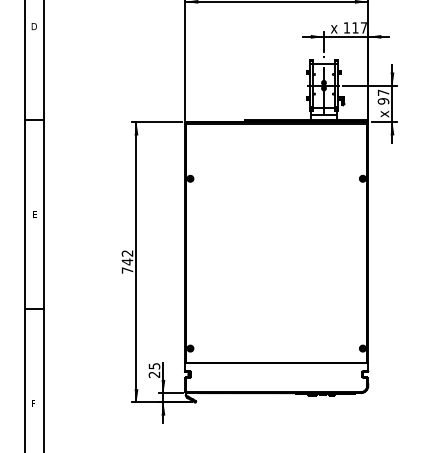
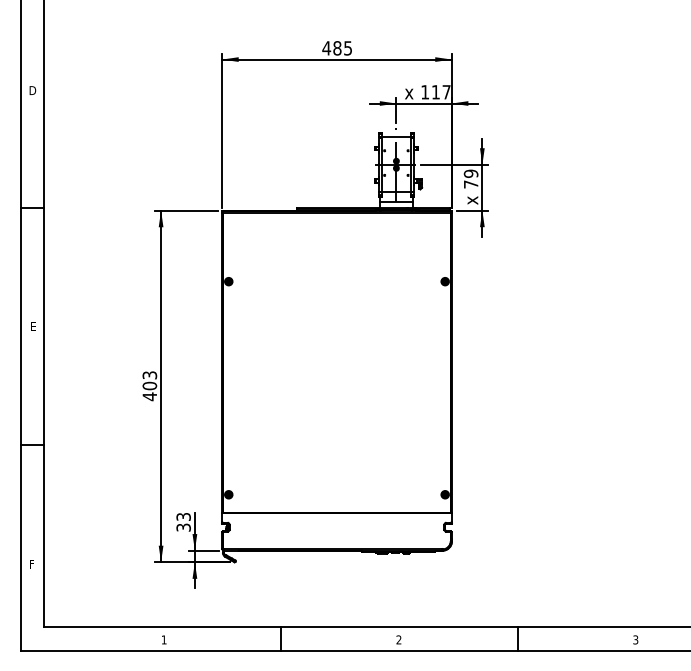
text: (383, 96) -> (470, 178), 97 -> 79
text: (127, 262) -> (149, 386), 742 -> 403
text: (154, 370) -> (183, 522), 25 -> 33

